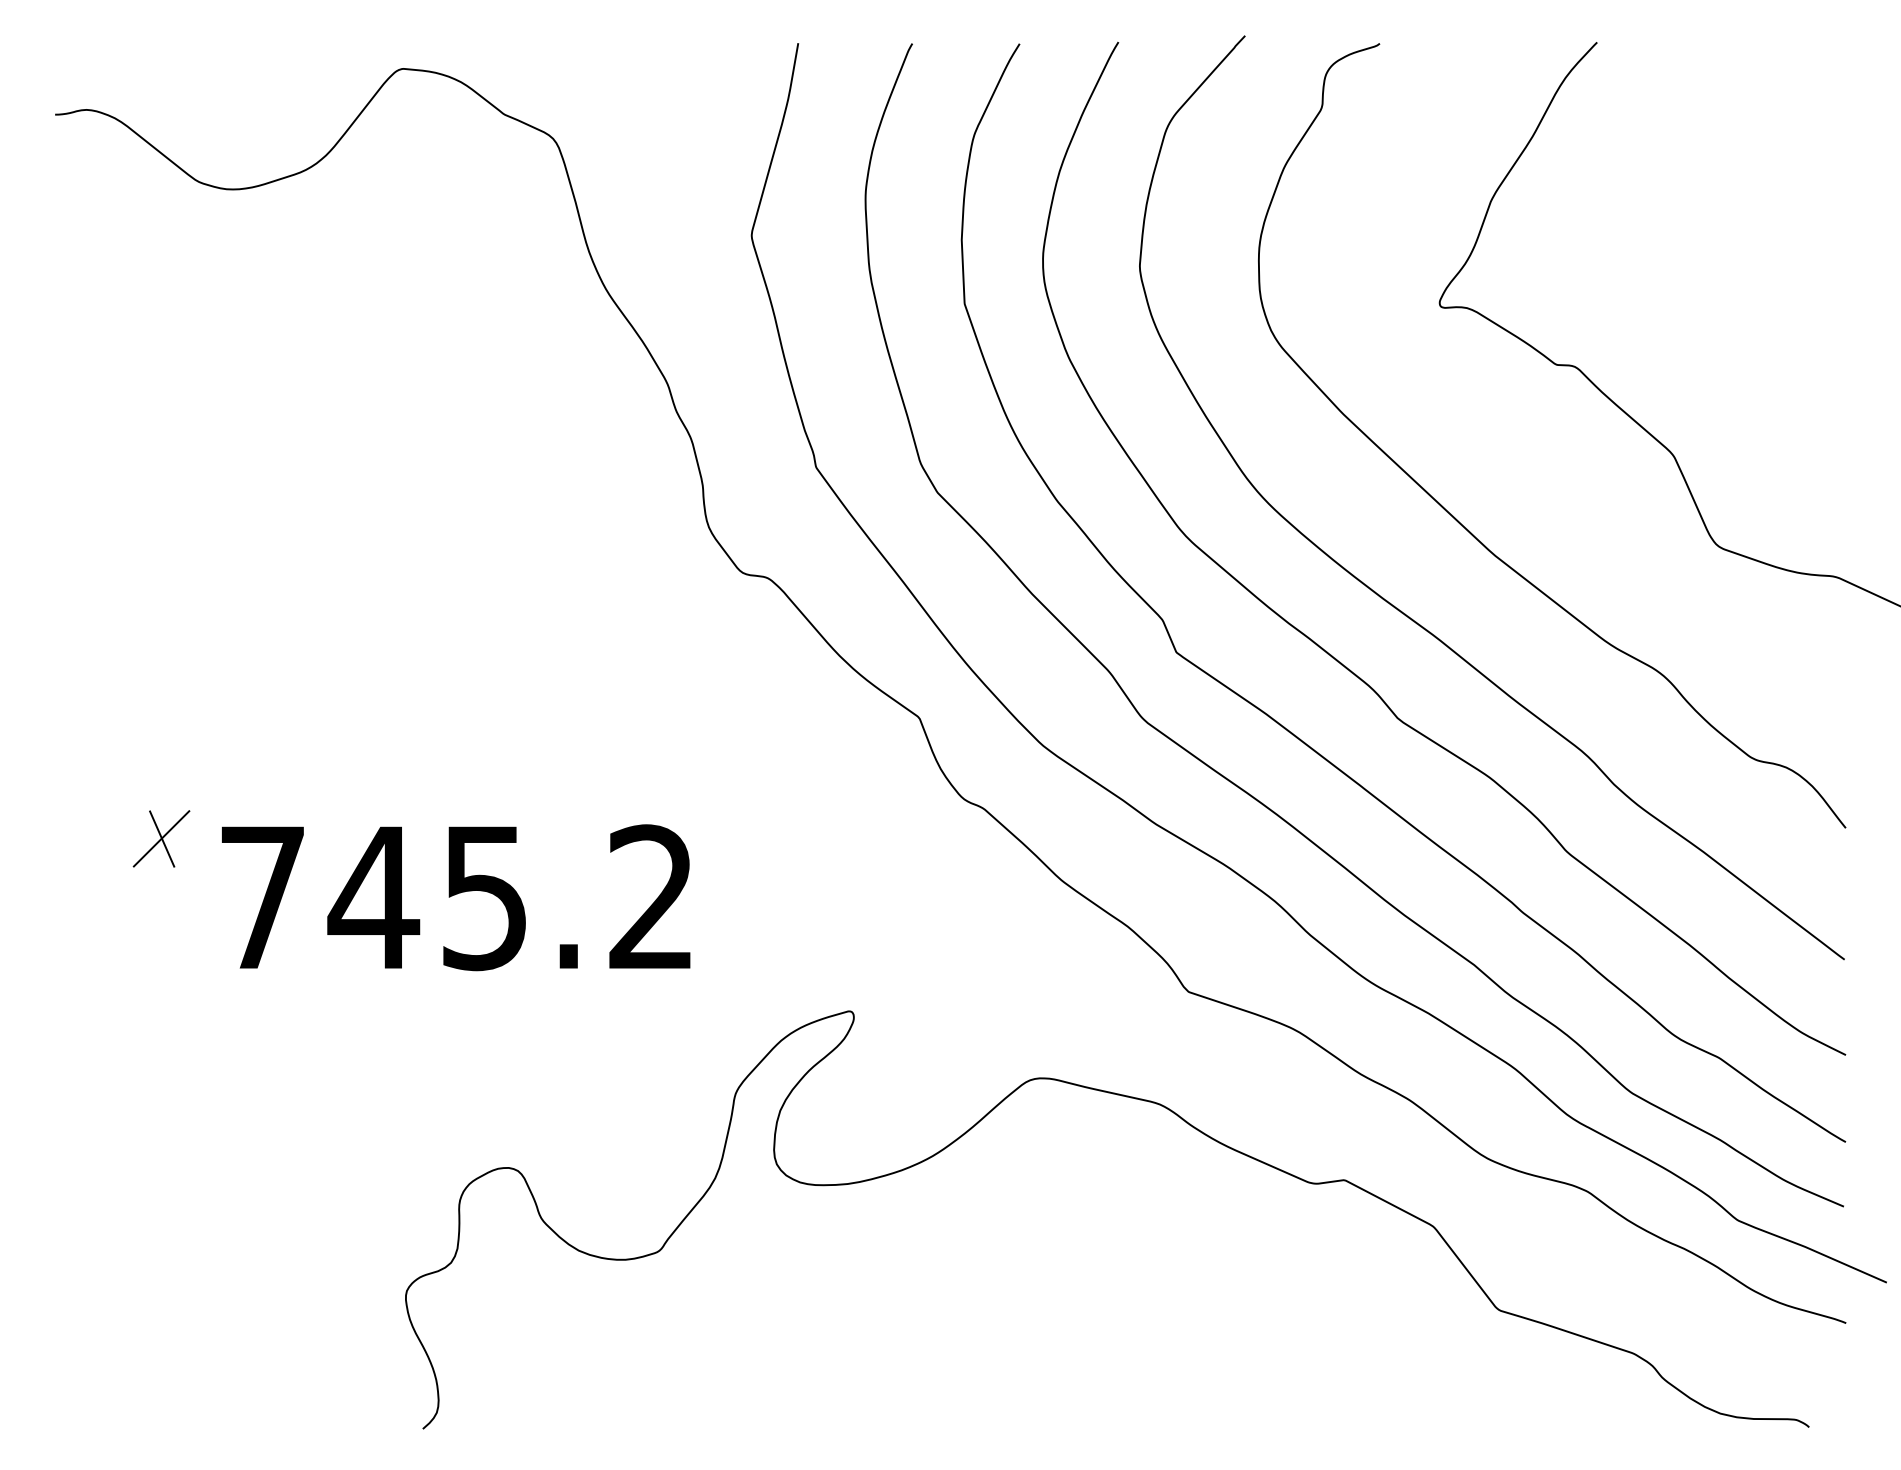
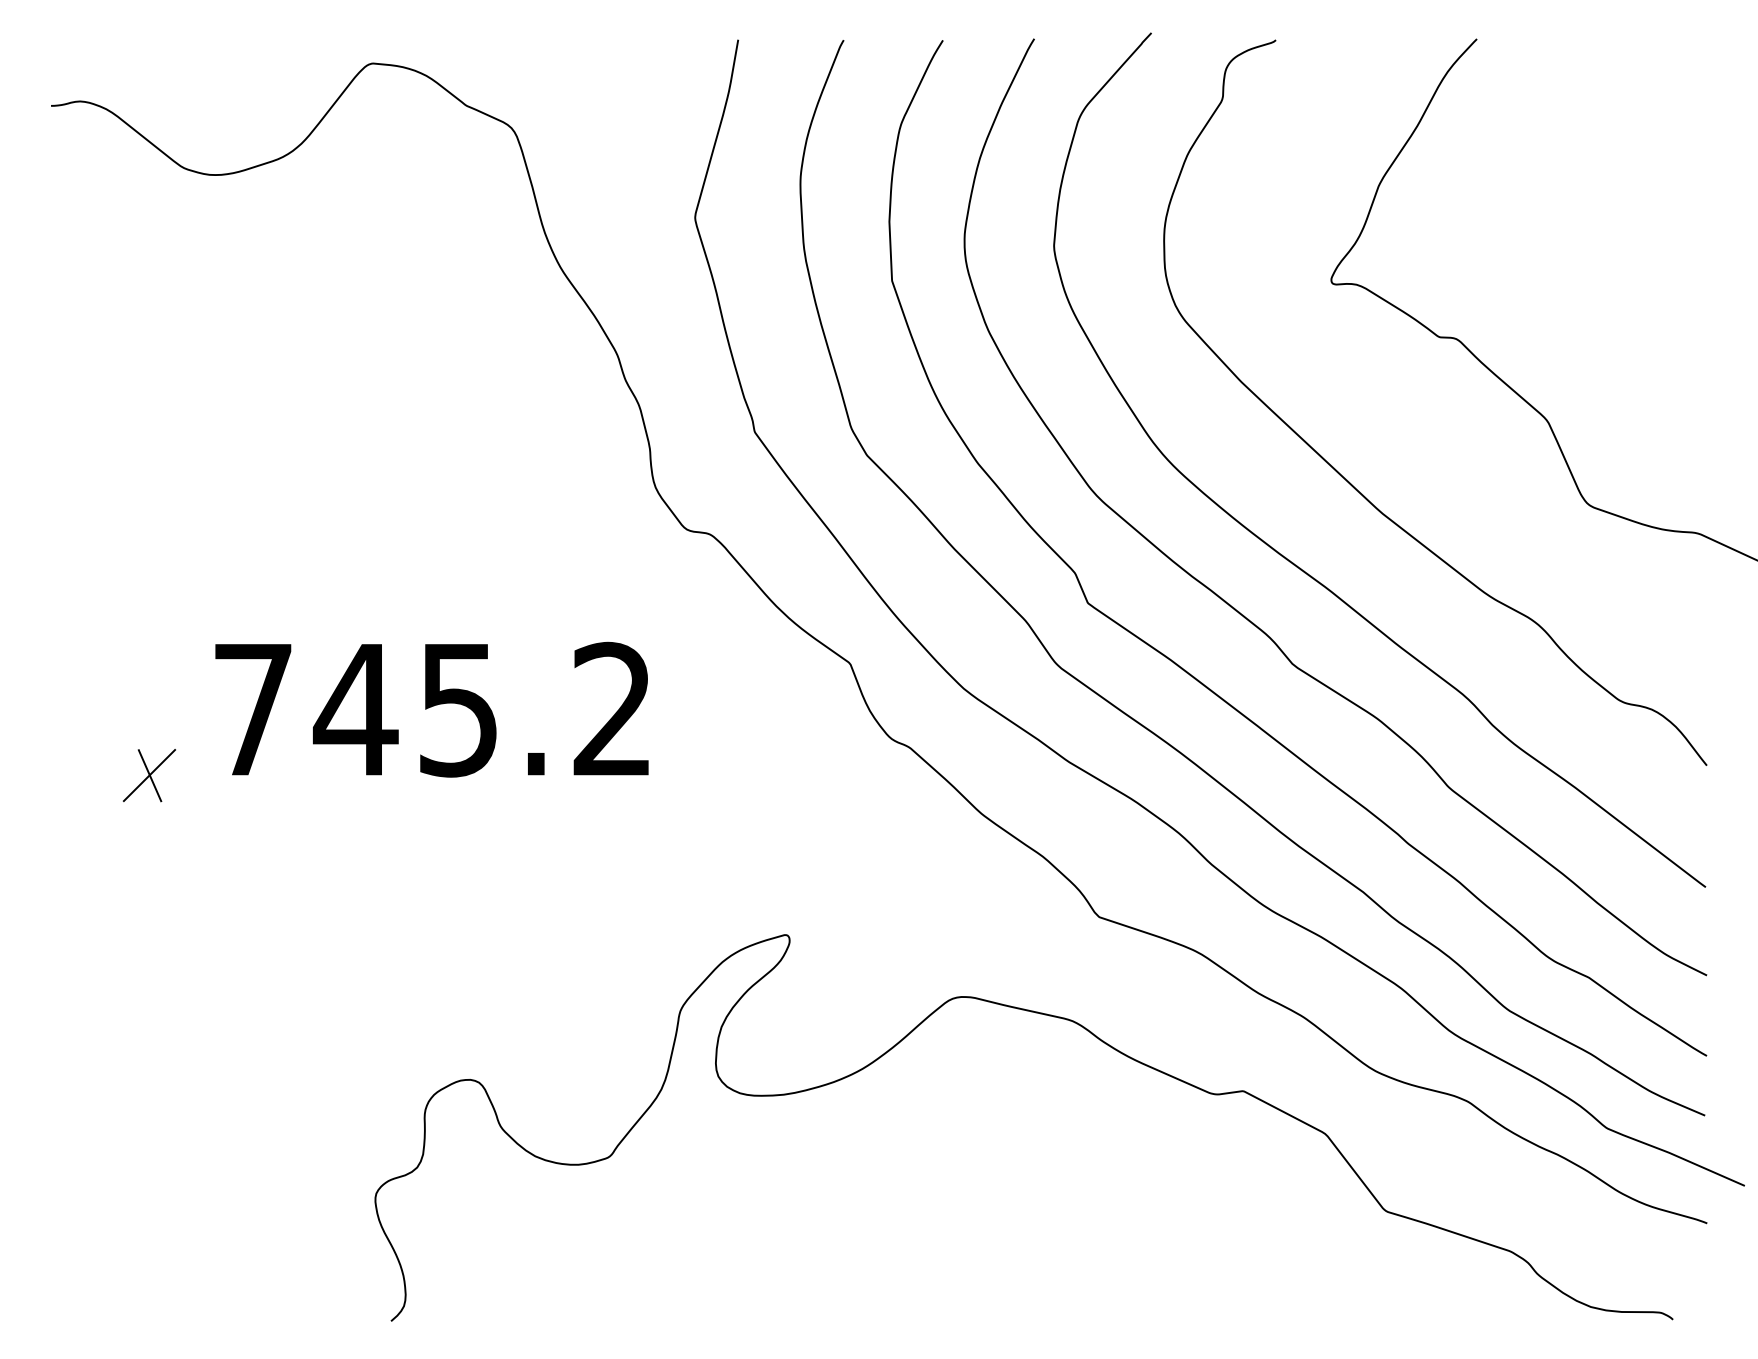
text: (456, 897) -> (432, 709), moved

